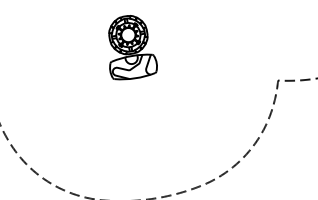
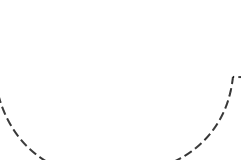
part: (132, 47) -> (113, 49), removed

